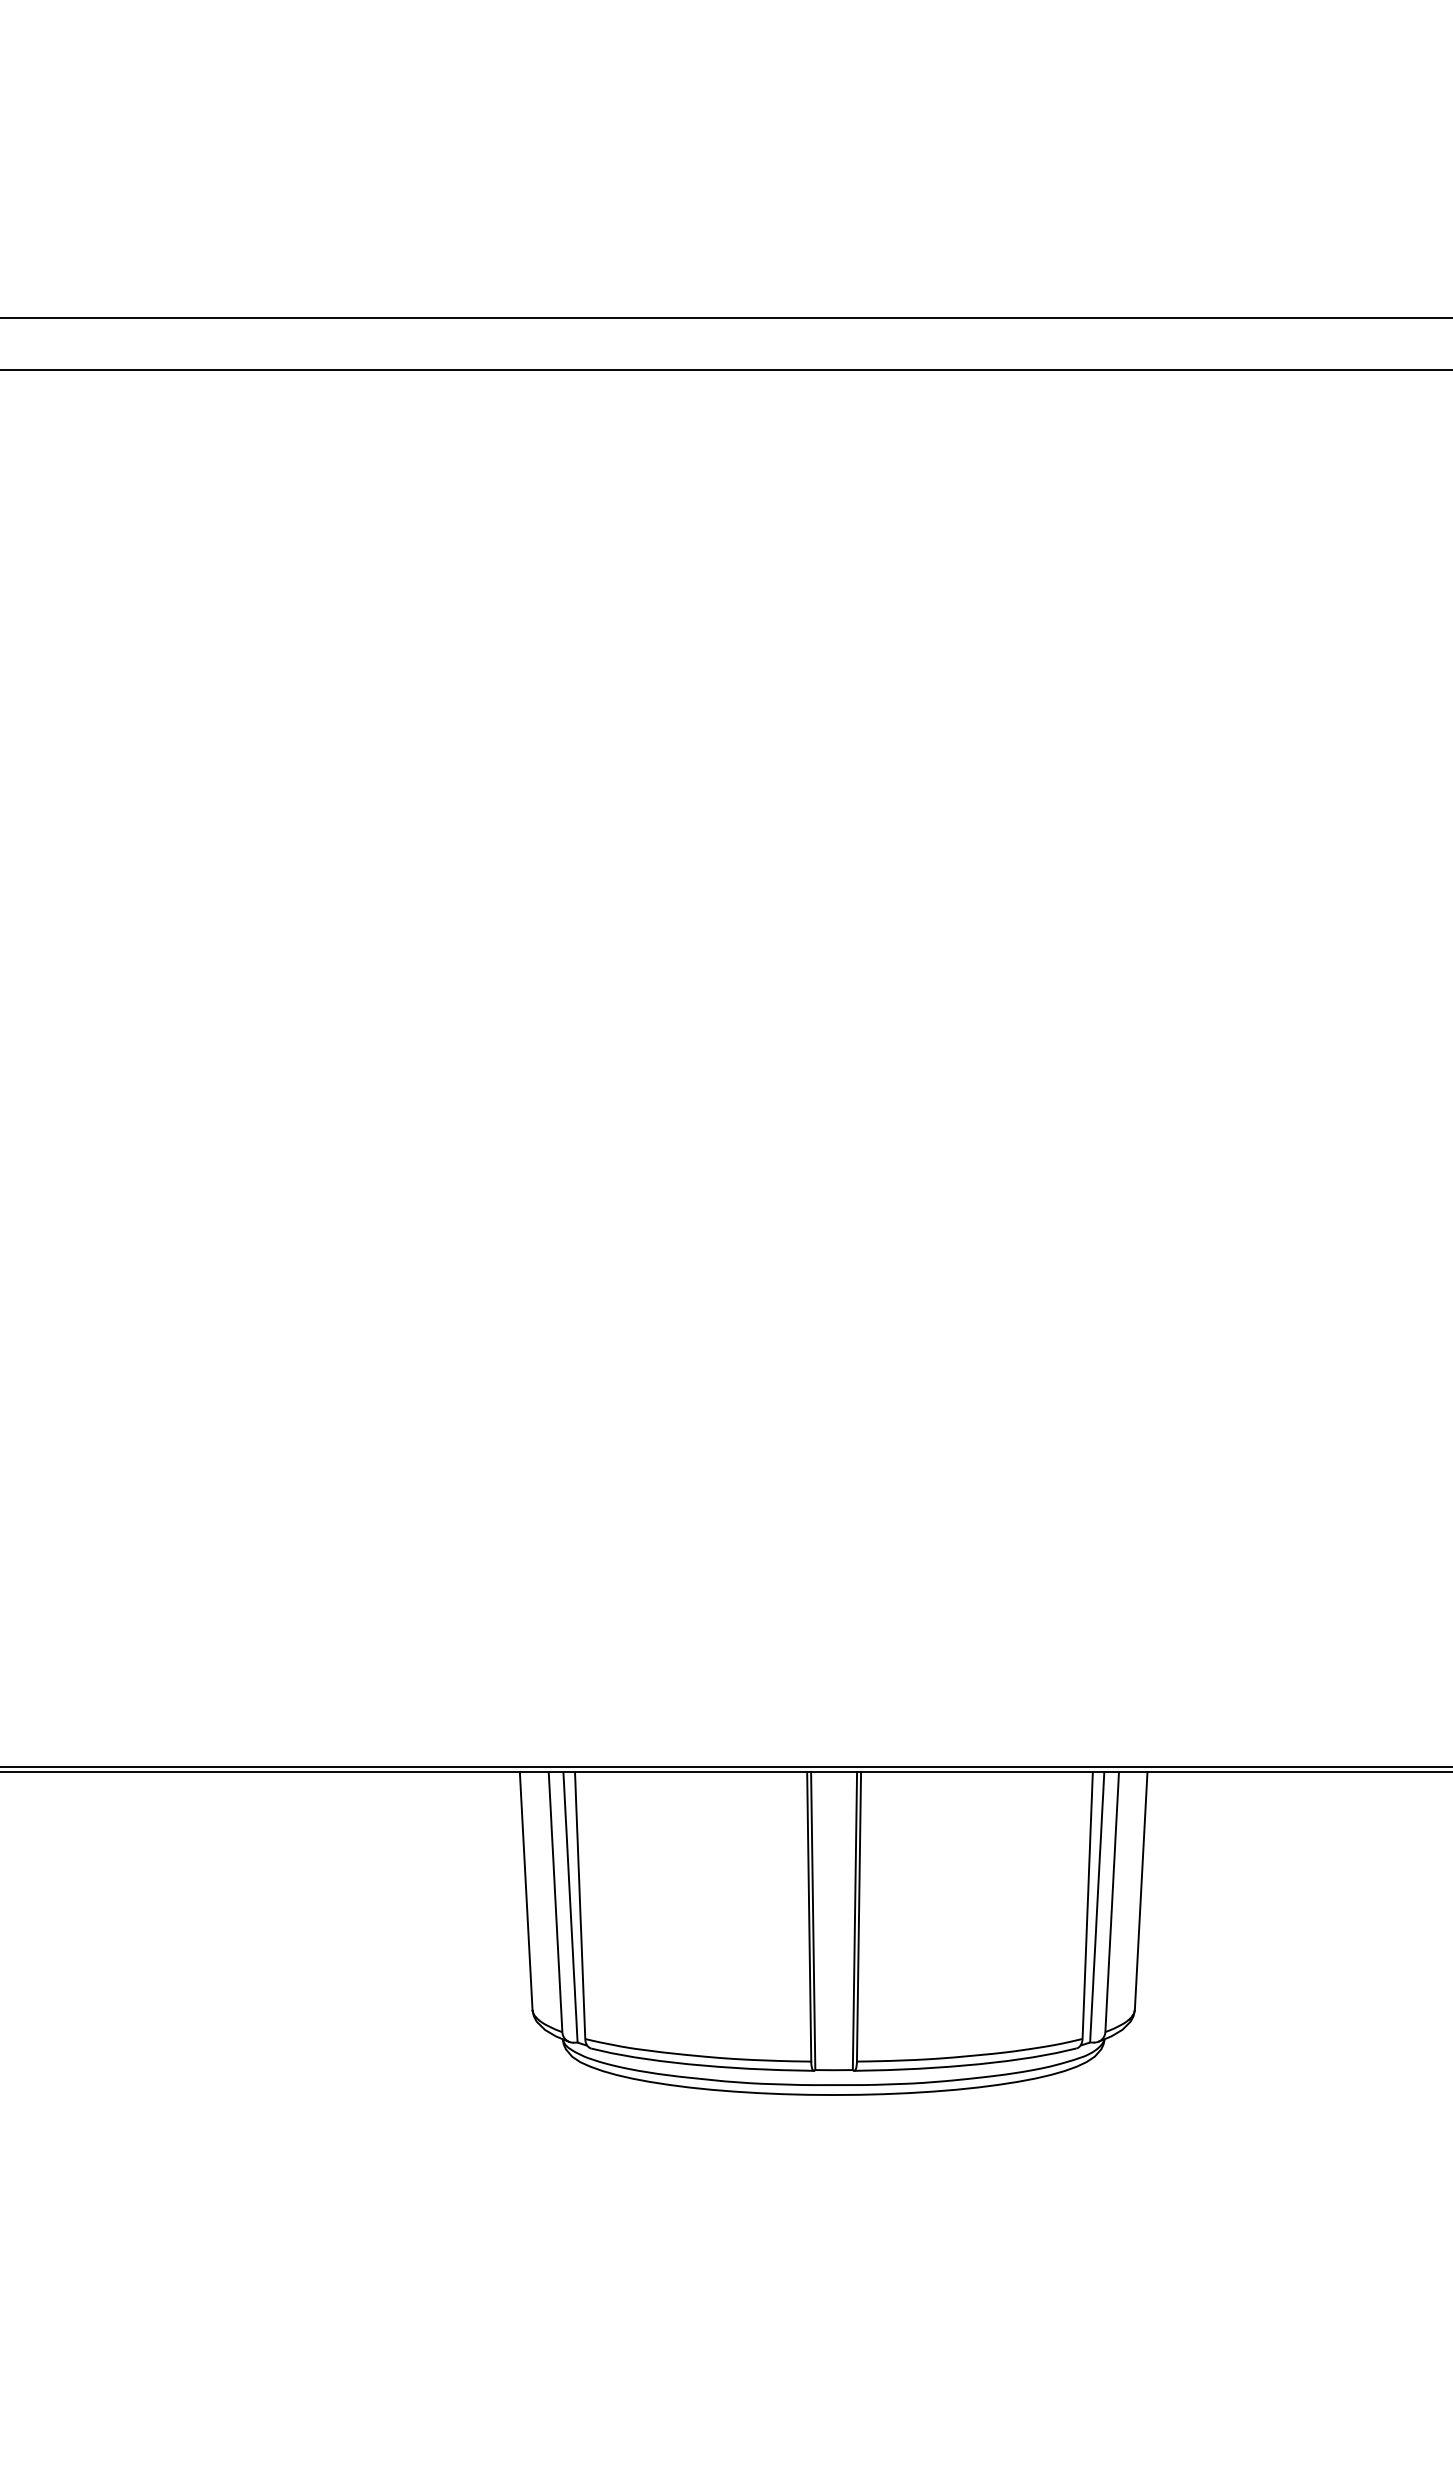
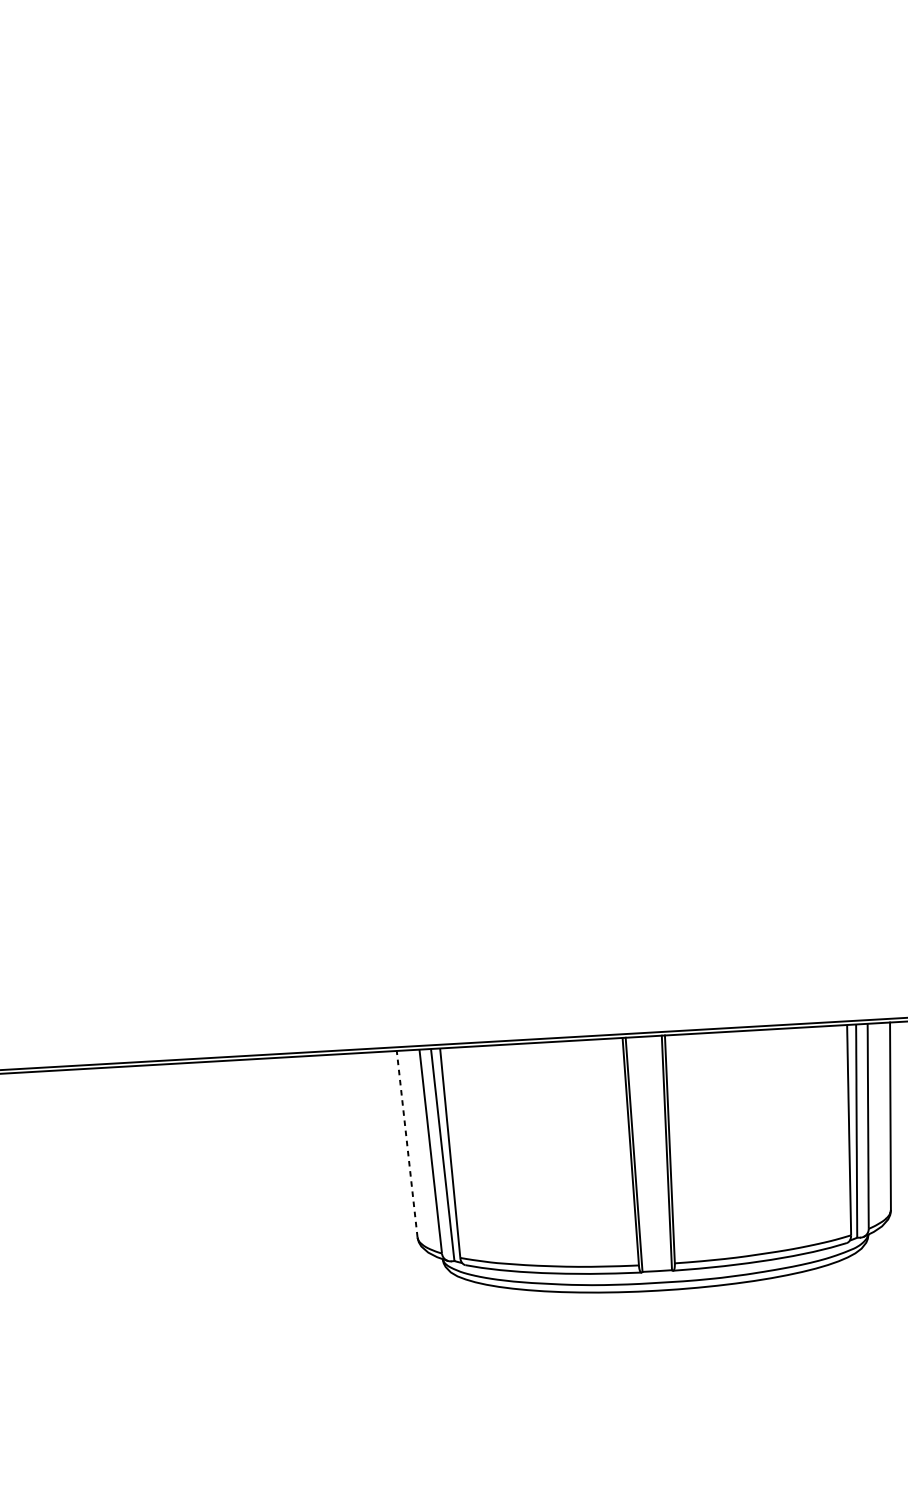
line: (526, 1890) -> (407, 1143), solid -> dashed

